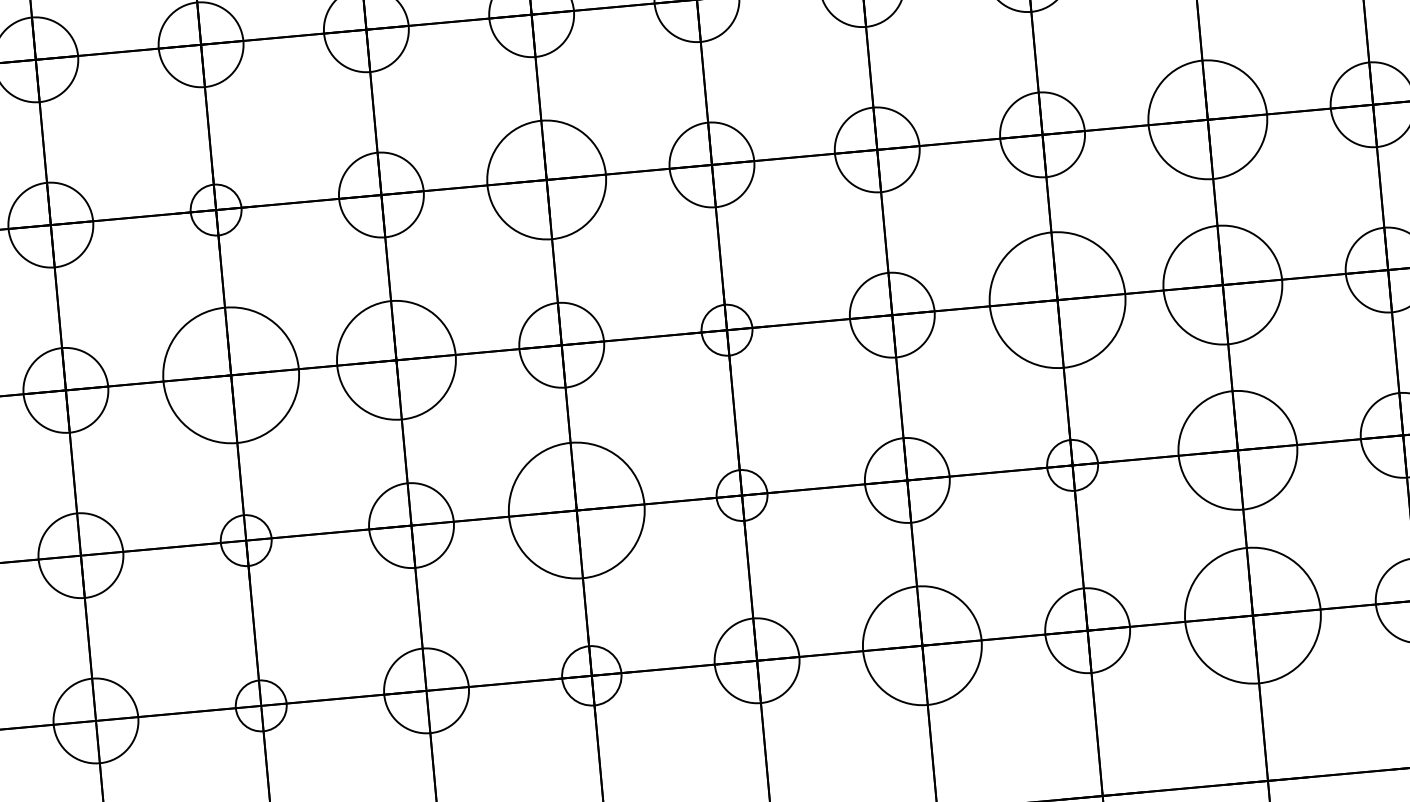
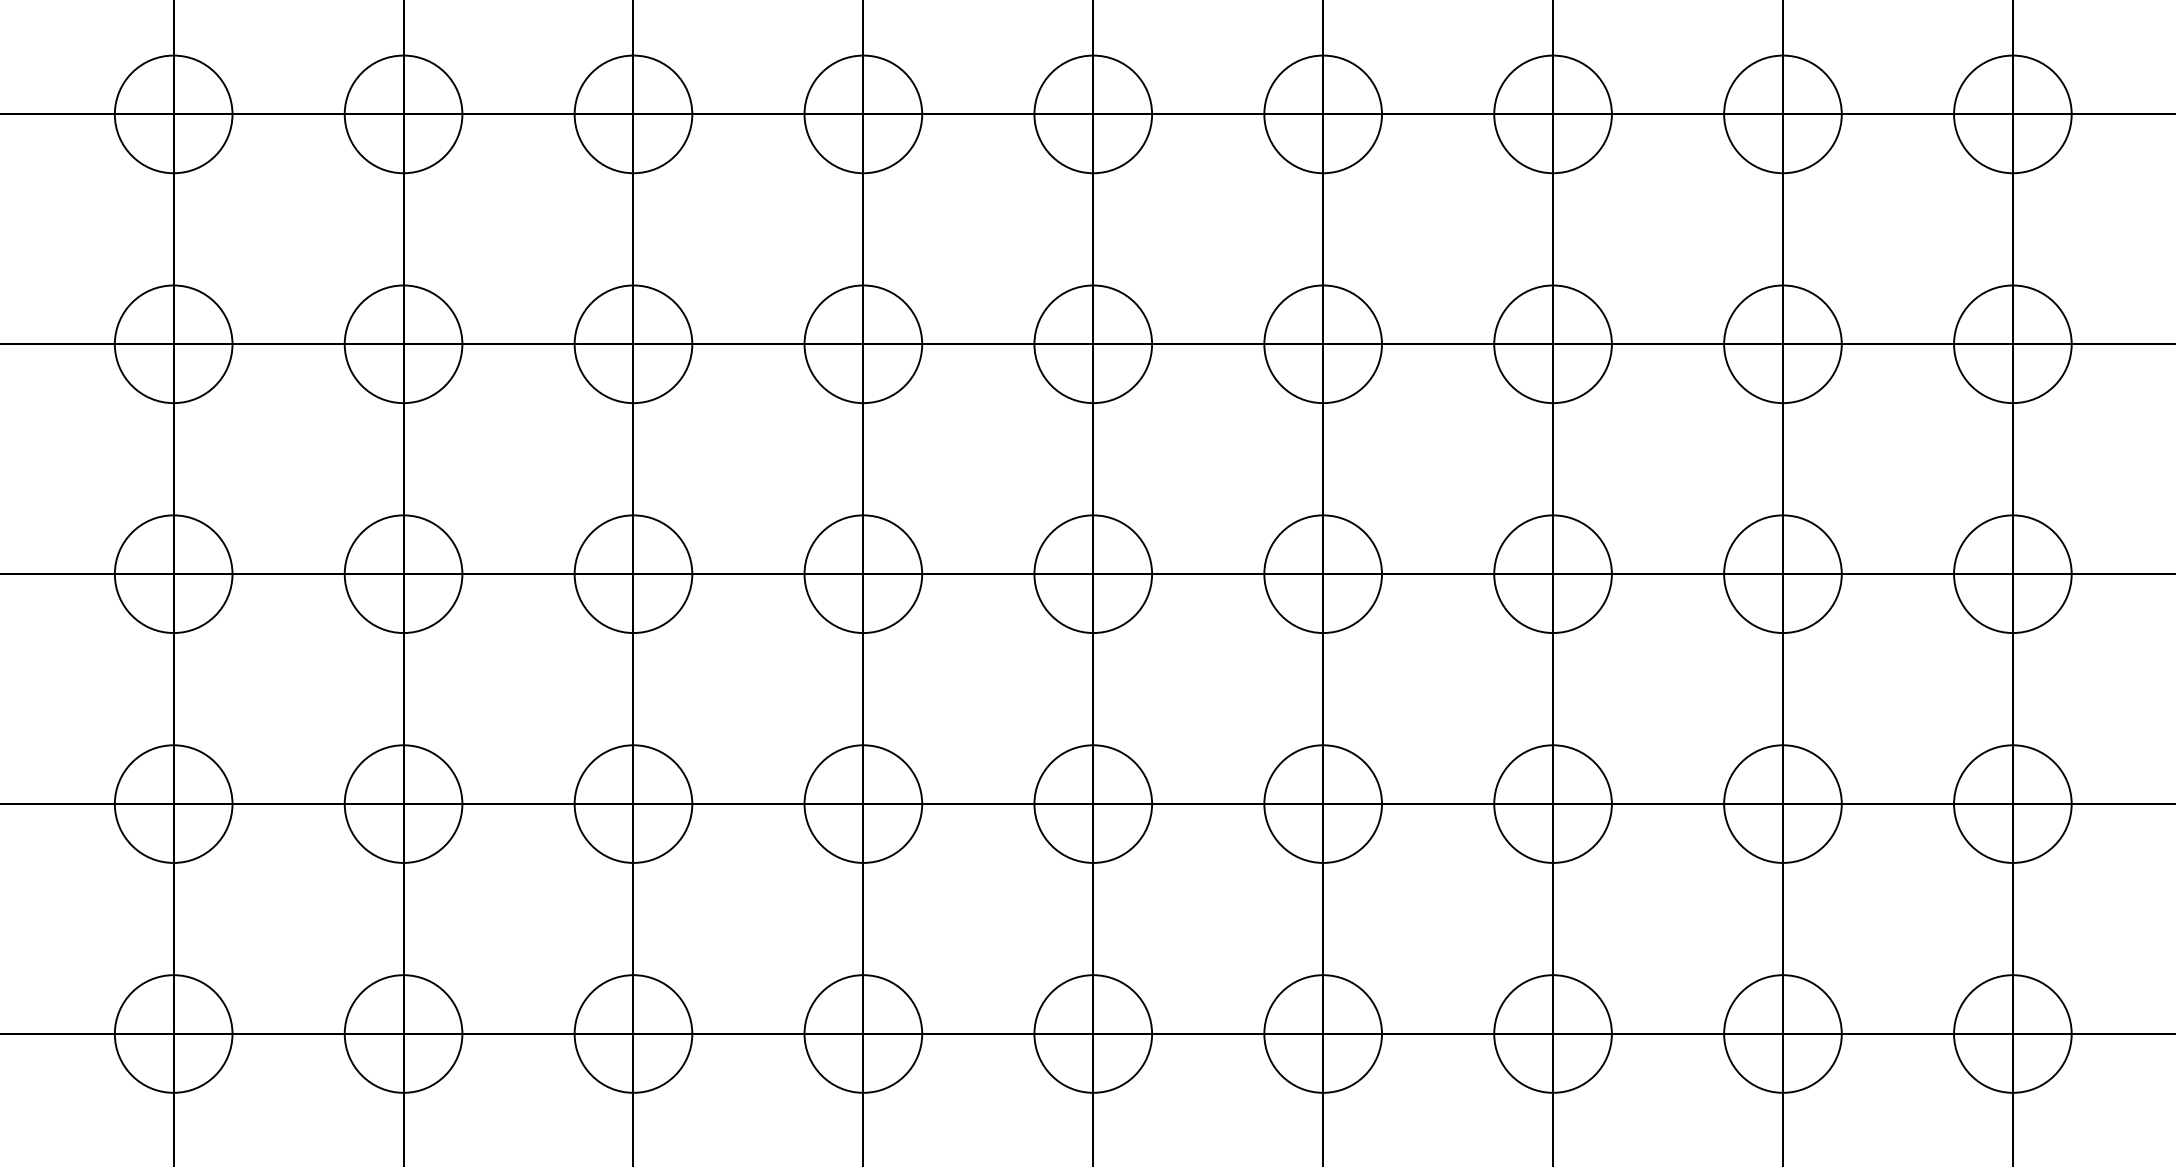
circle: (1207, 119) -> (1782, 344), size x0.71
circle: (546, 180) -> (863, 344), size x0.71
circle: (216, 210) -> (403, 344), size x1.67
circle: (1222, 285) -> (1782, 574), size x0.71
circle: (1057, 300) -> (1552, 574), size x0.62
circle: (727, 330) -> (1093, 574), size x1.67
circle: (396, 360) -> (633, 574), size x0.71
circle: (231, 375) -> (403, 574), size x0.62
circle: (1237, 449) -> (1782, 803), size x0.71
circle: (1072, 465) -> (1552, 803), size x1.67
circle: (742, 495) -> (1093, 803), size x1.67
circle: (576, 510) -> (863, 803), size x0.62
circle: (246, 540) -> (403, 803), size x1.67
circle: (1252, 615) -> (1782, 1033), size x0.62
circle: (922, 645) -> (1323, 1033), size x0.71
circle: (591, 675) -> (863, 1033), size x1.43
circle: (261, 705) -> (403, 1033), size x1.67

